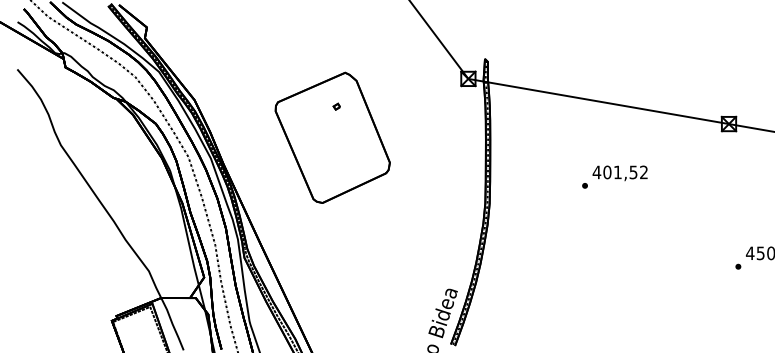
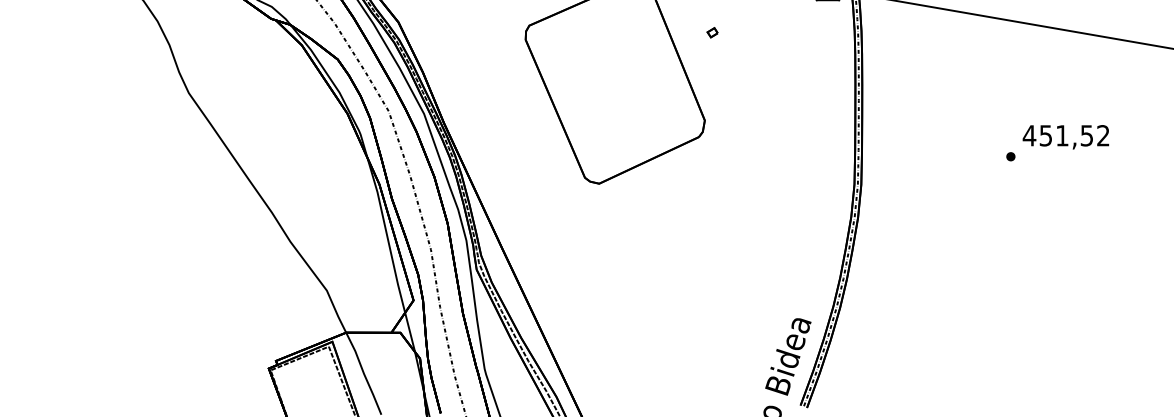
part: (336, 106) -> (712, 32), moved
text: (607, 172) -> (1046, 135), 401,52 -> 451,52

